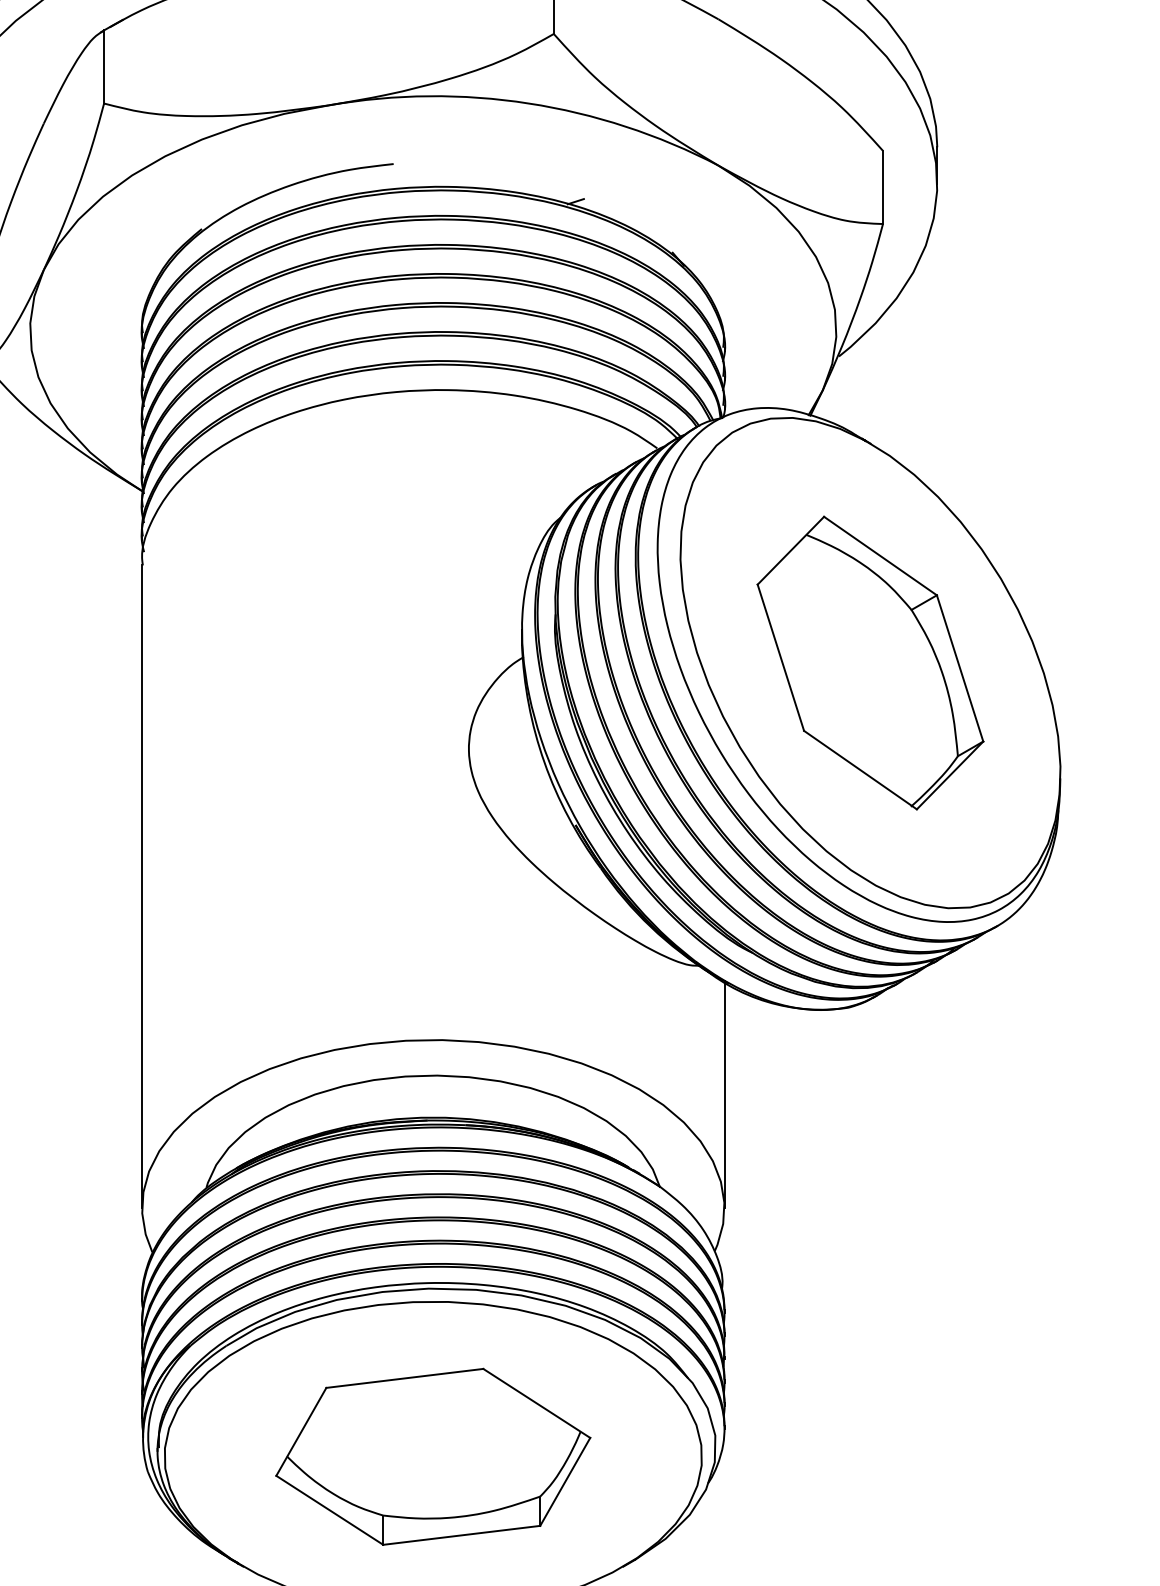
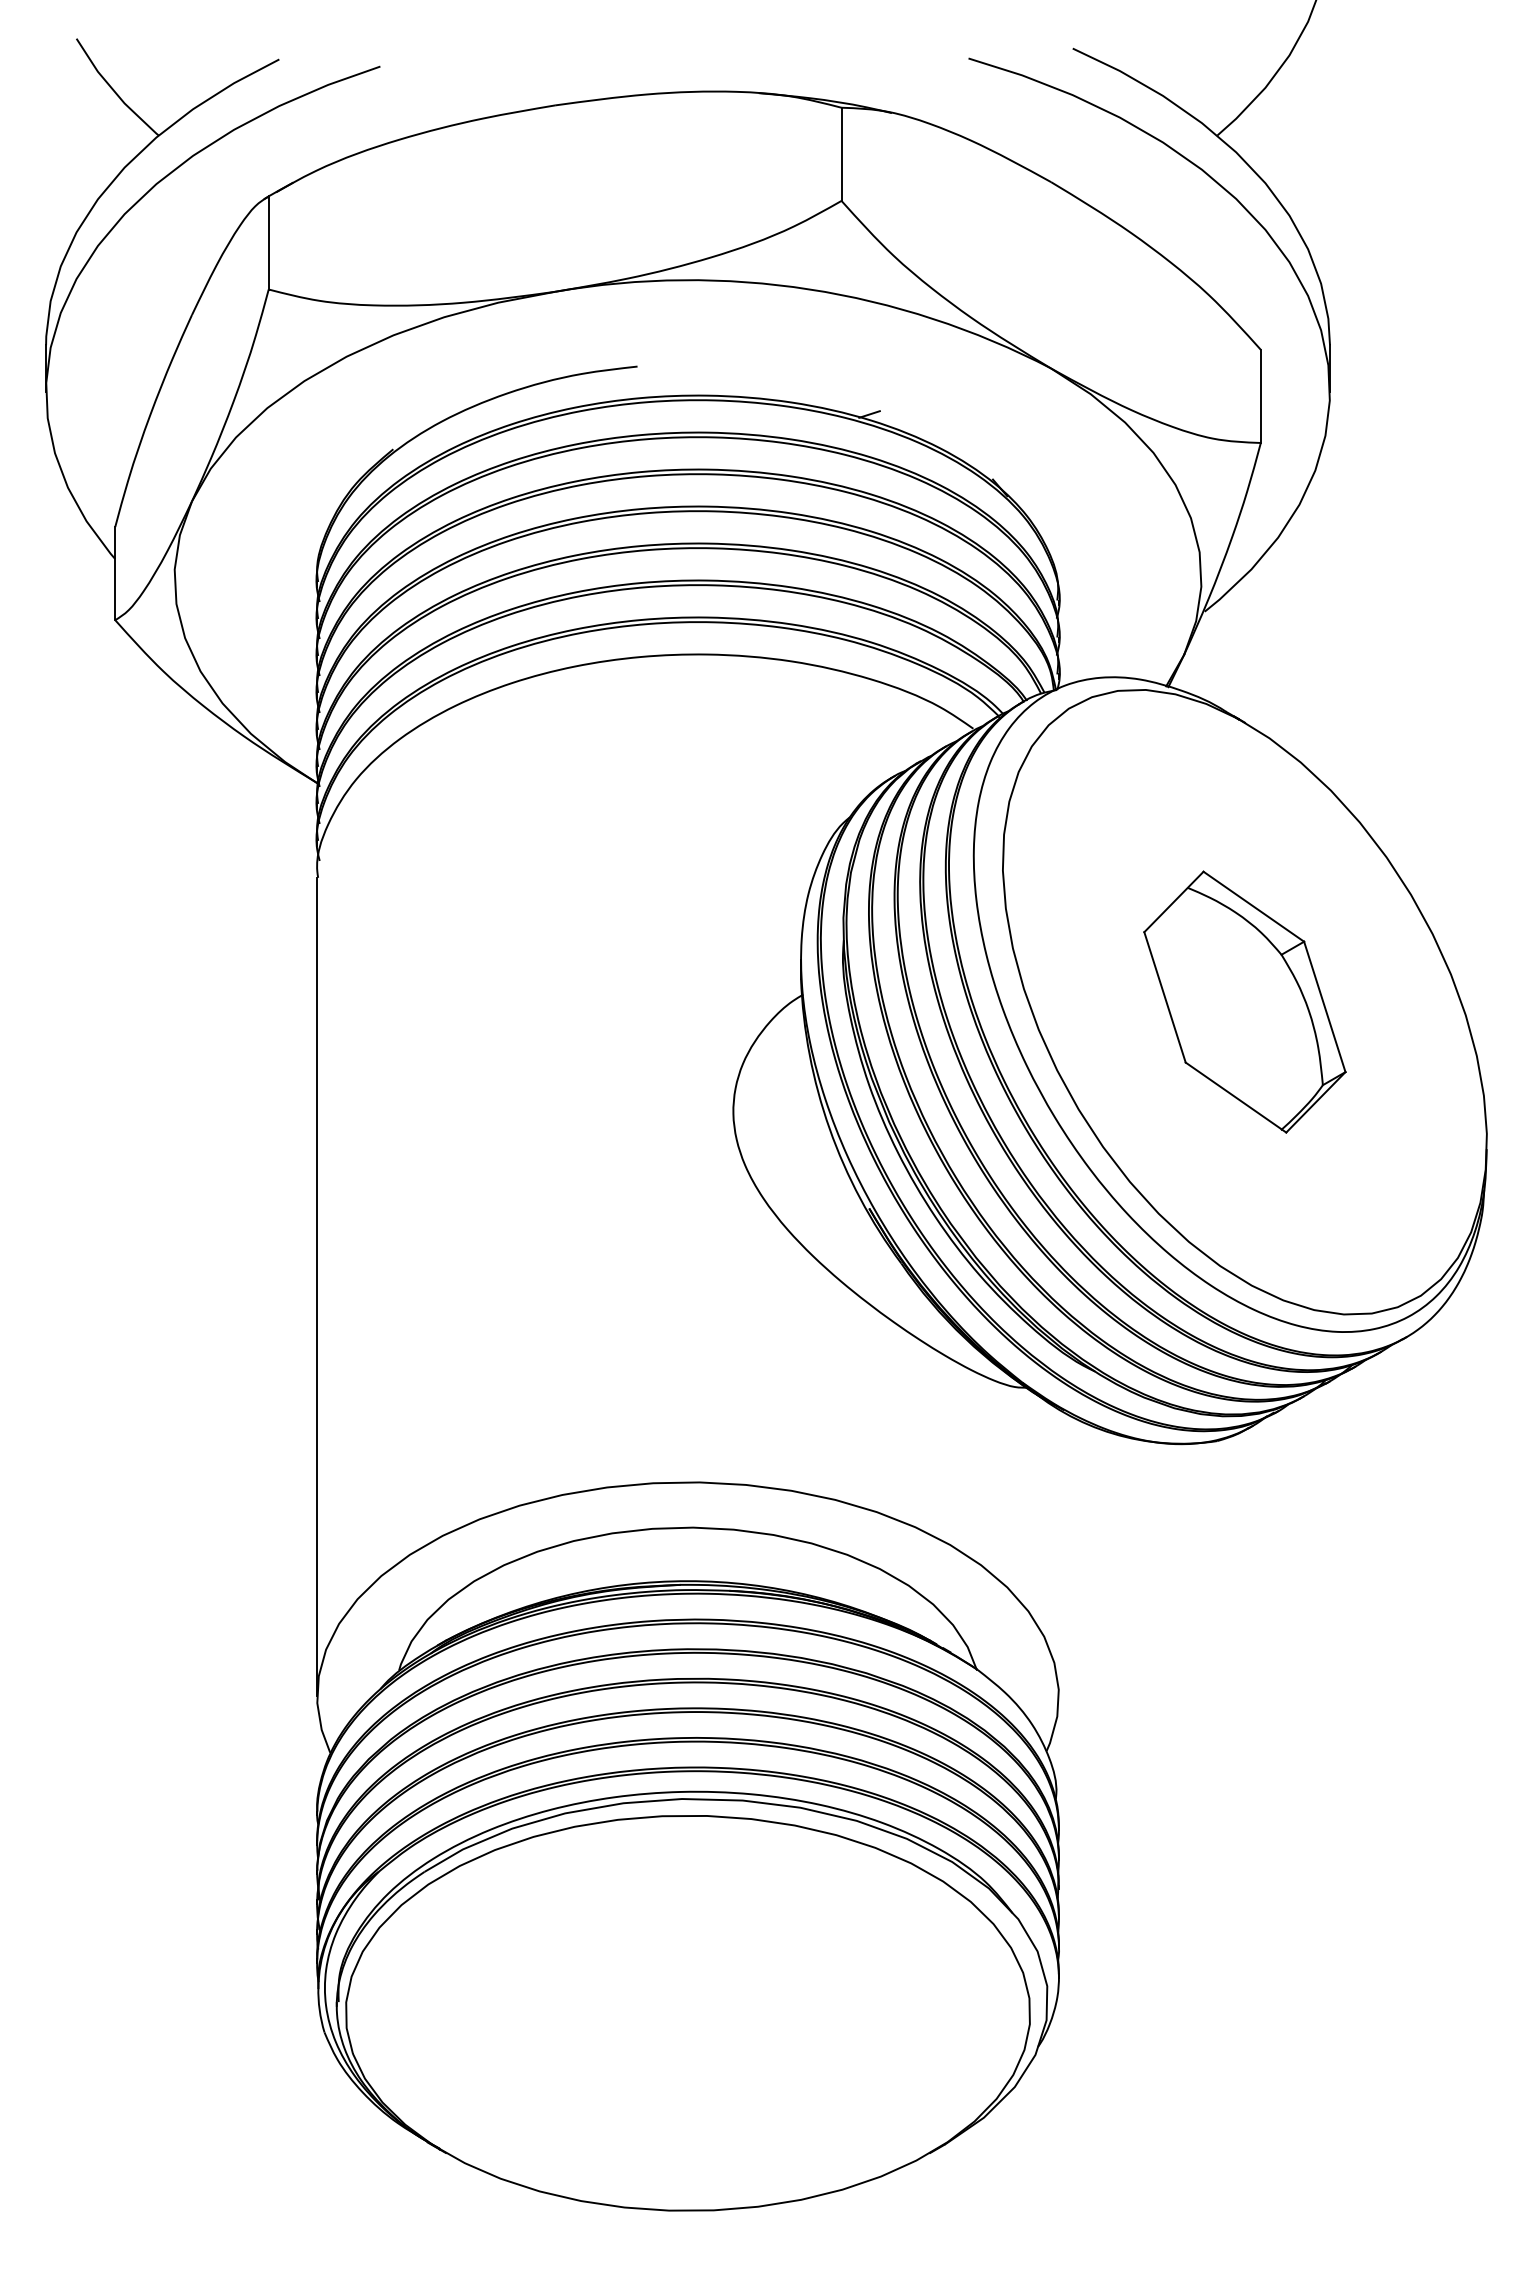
part: (870, 662) -> (1244, 1001), size x0.7
line: (724, 1094) -> (1058, 1551), removed
part: (433, 1457) -> (688, 2013), removed

